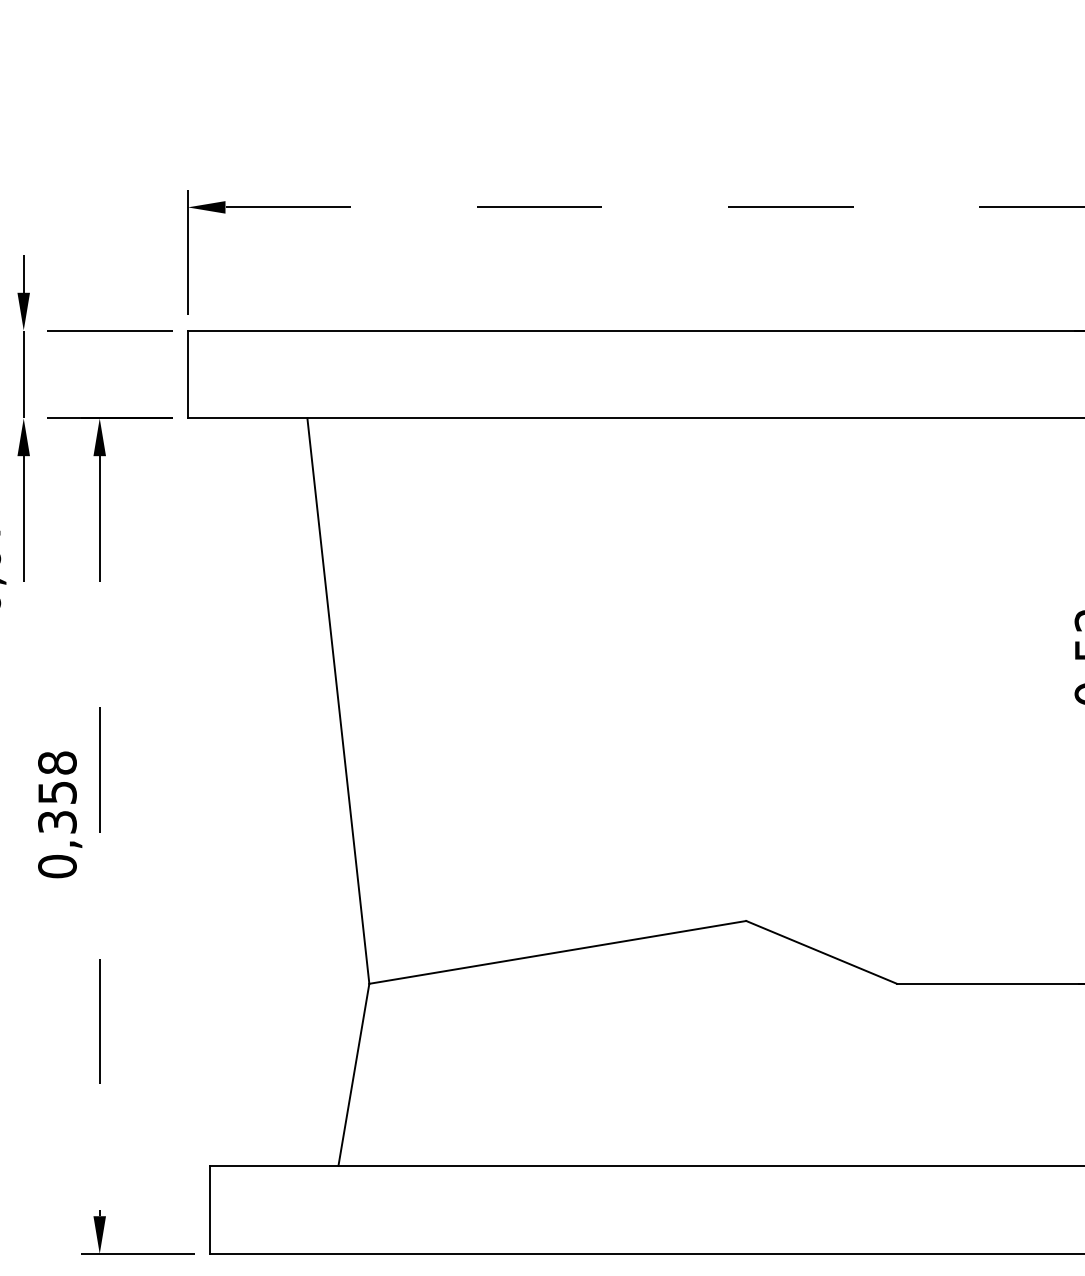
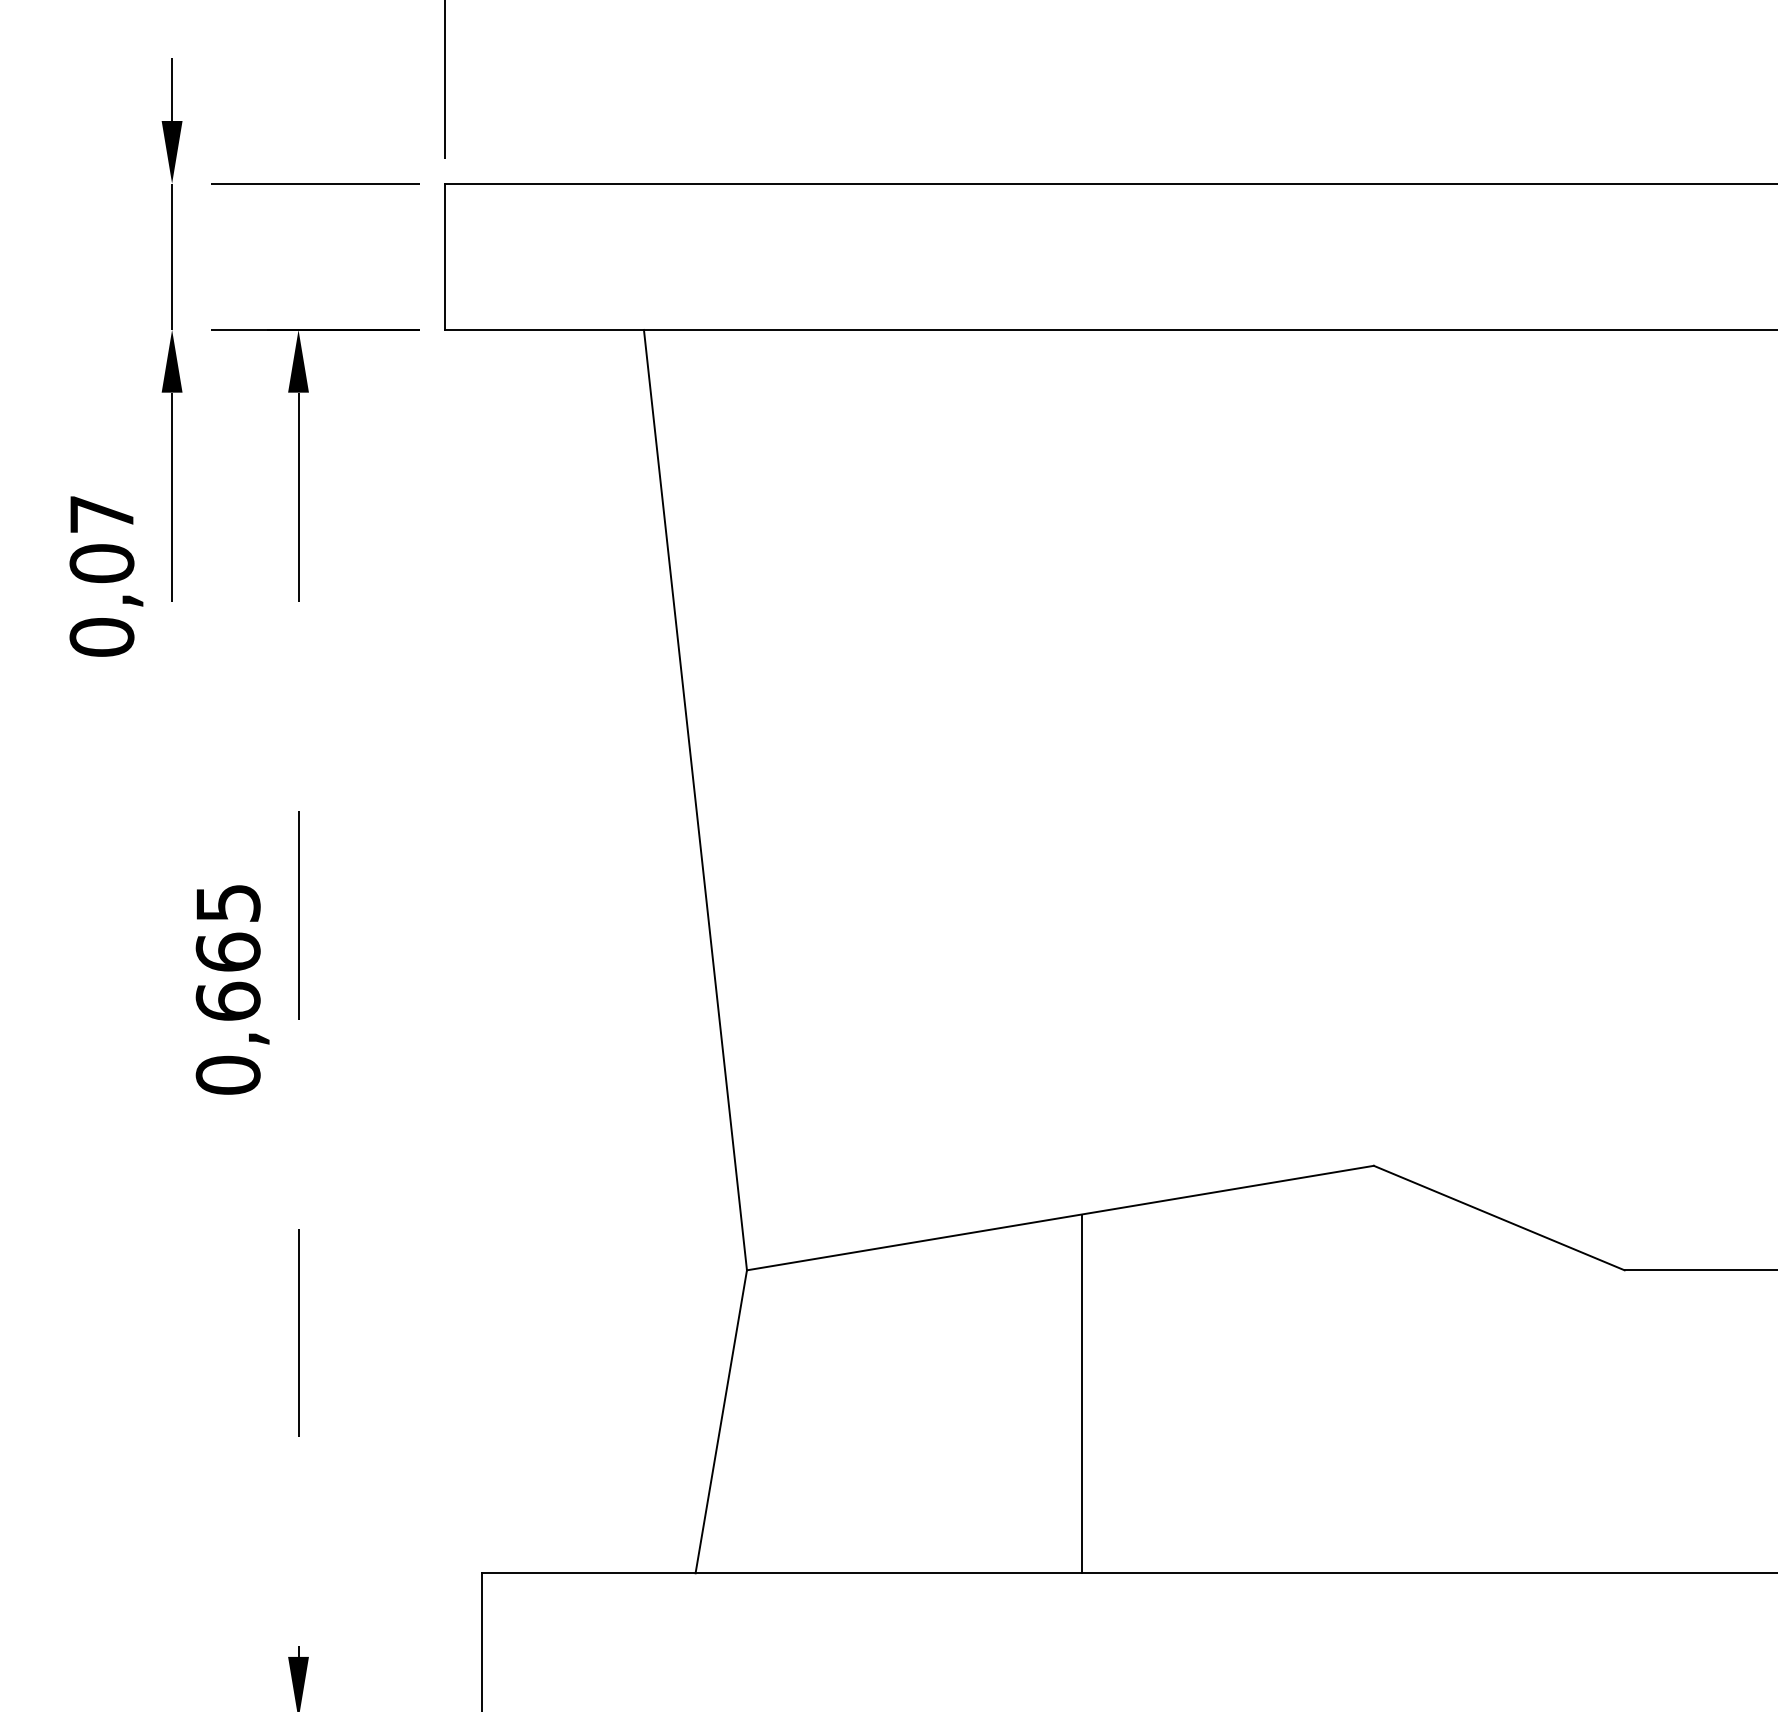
text: (57, 792) -> (228, 952), 0,358 -> 0,665
line: (570, 1057) -> (1081, 1392), added

